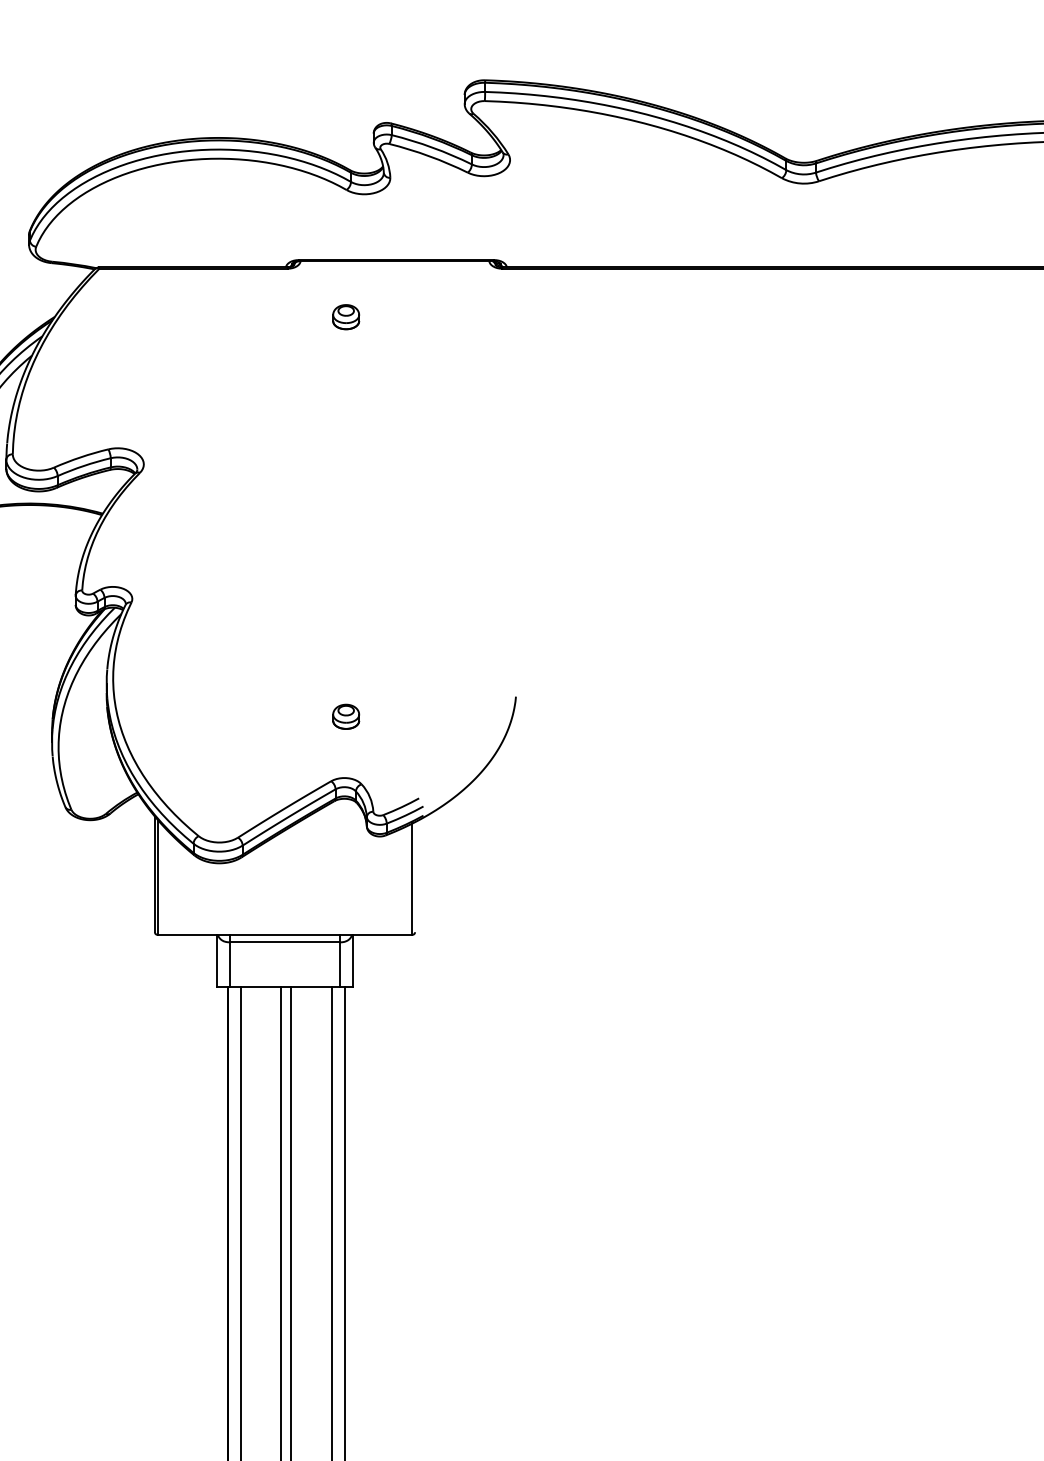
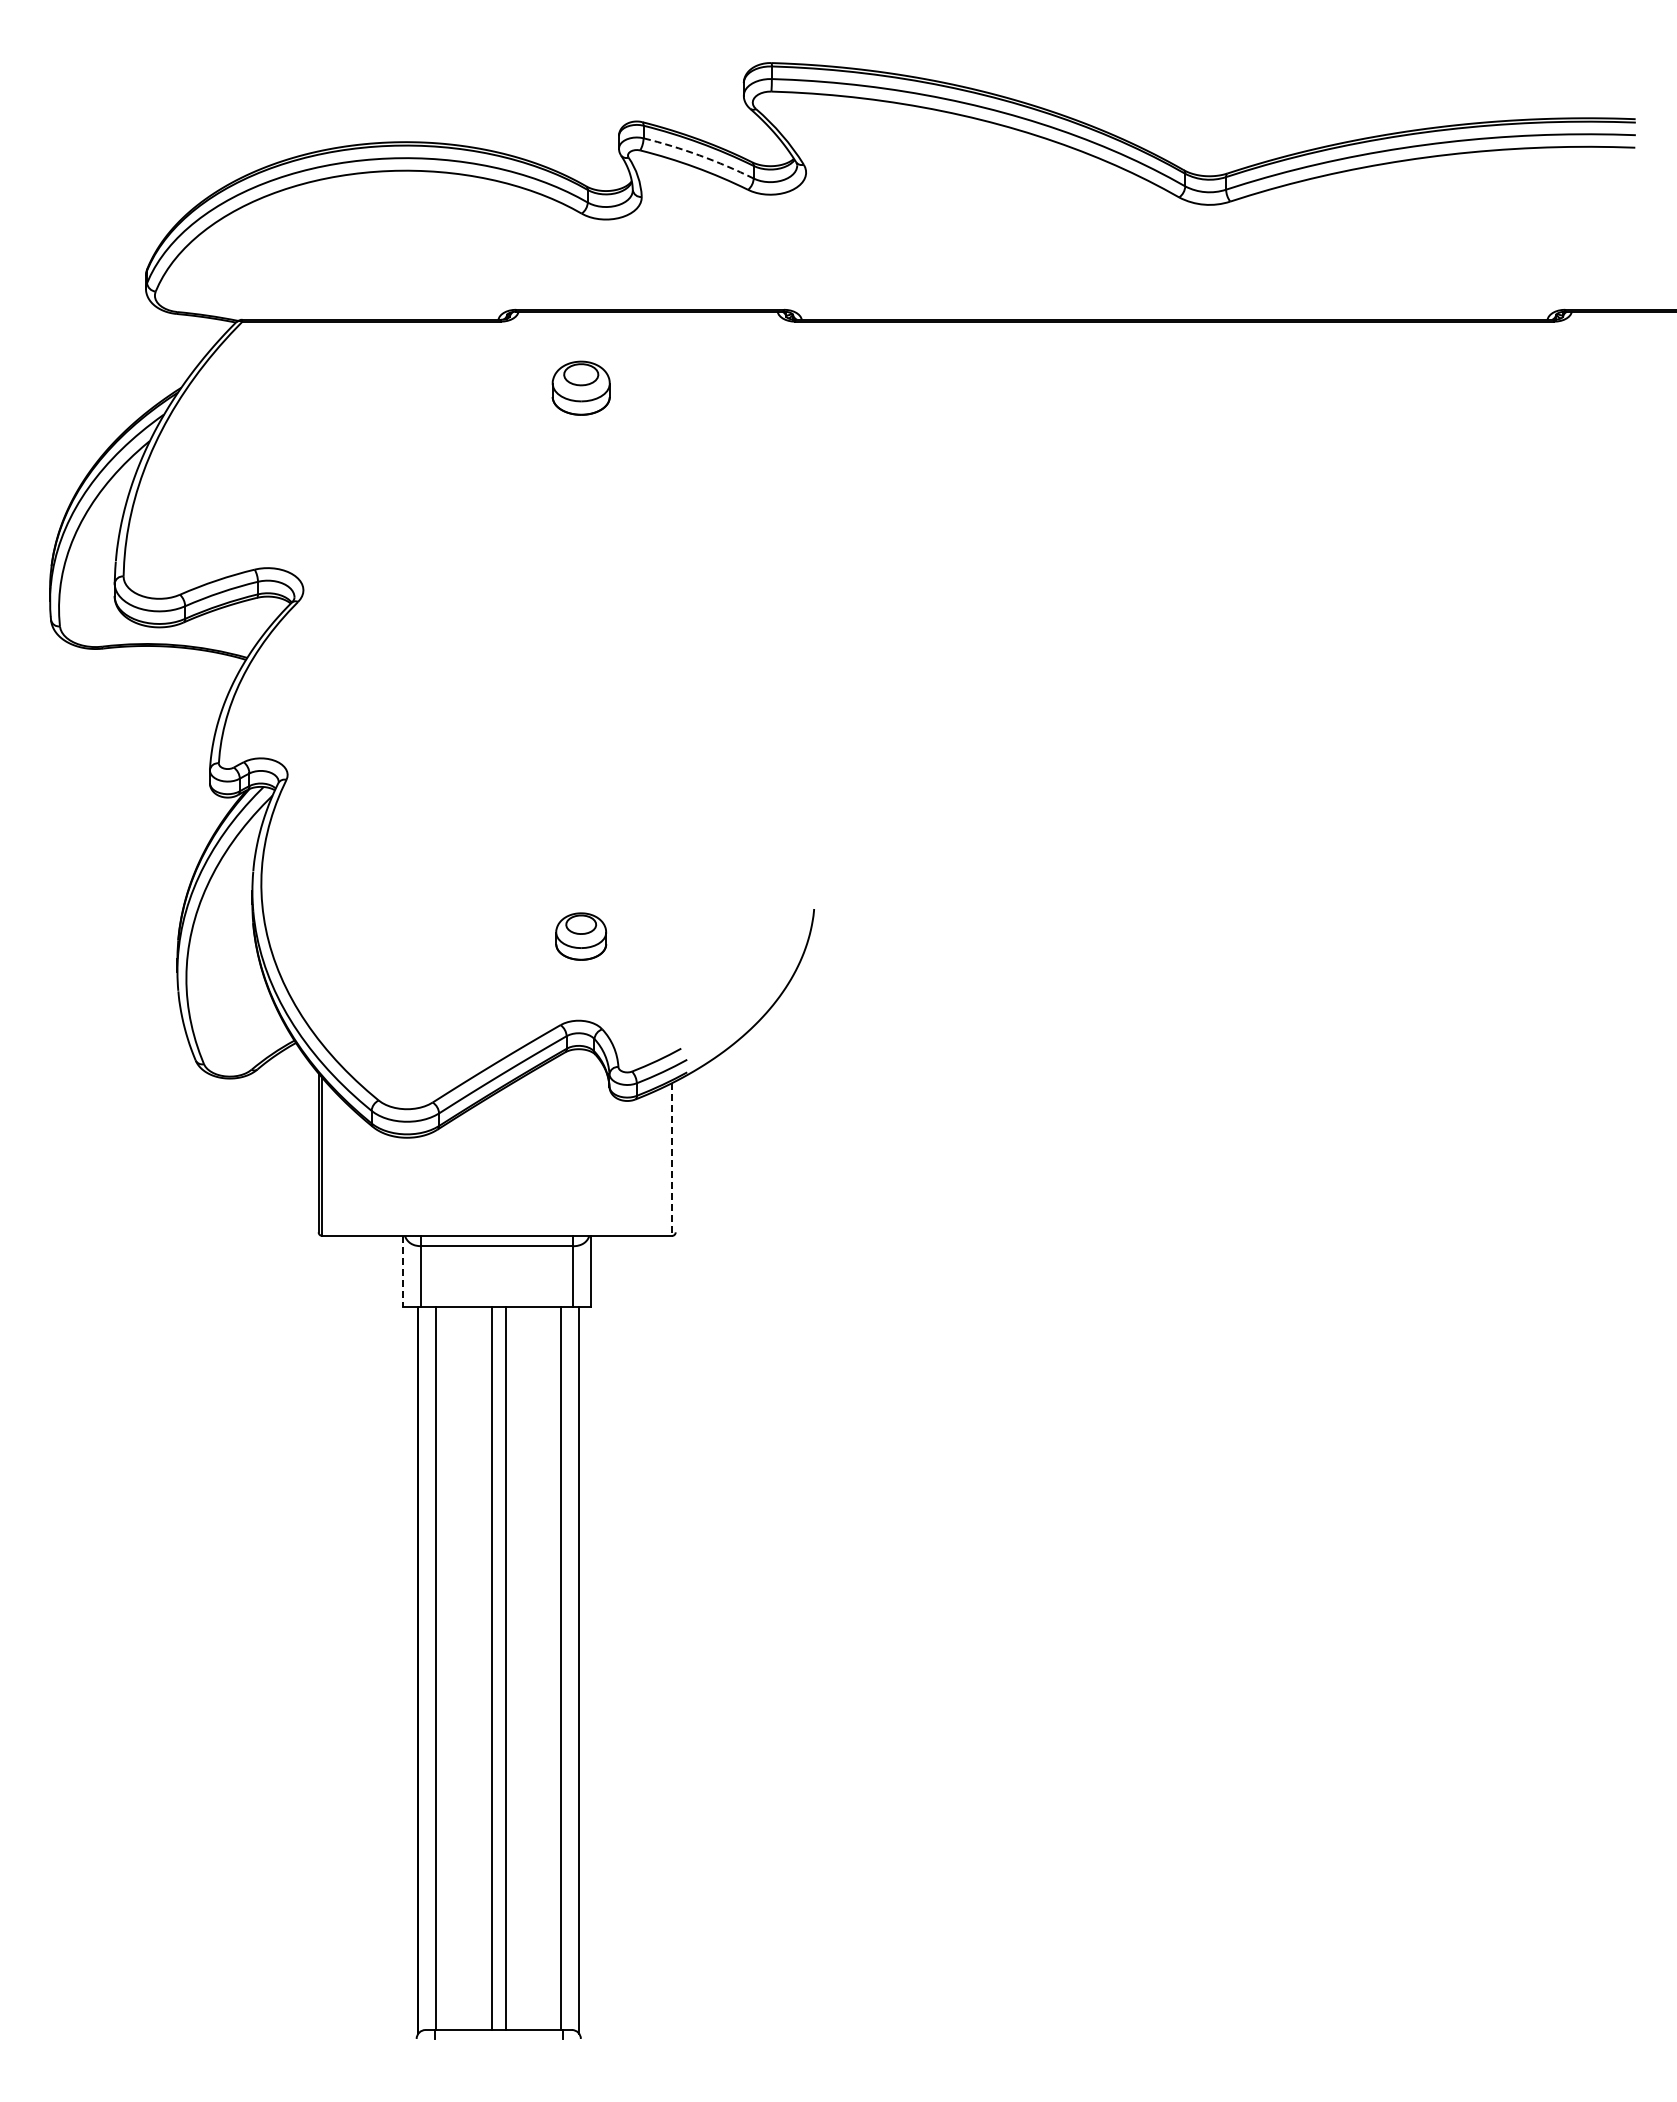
arc: (432, 147) -> (699, 155), solid -> dashed
part: (345, 316) -> (580, 387), size x1.6
part: (345, 716) -> (580, 936), size x1.4
line: (412, 879) -> (672, 1159), solid -> dashed
line: (216, 960) -> (403, 1271), solid -> dashed

